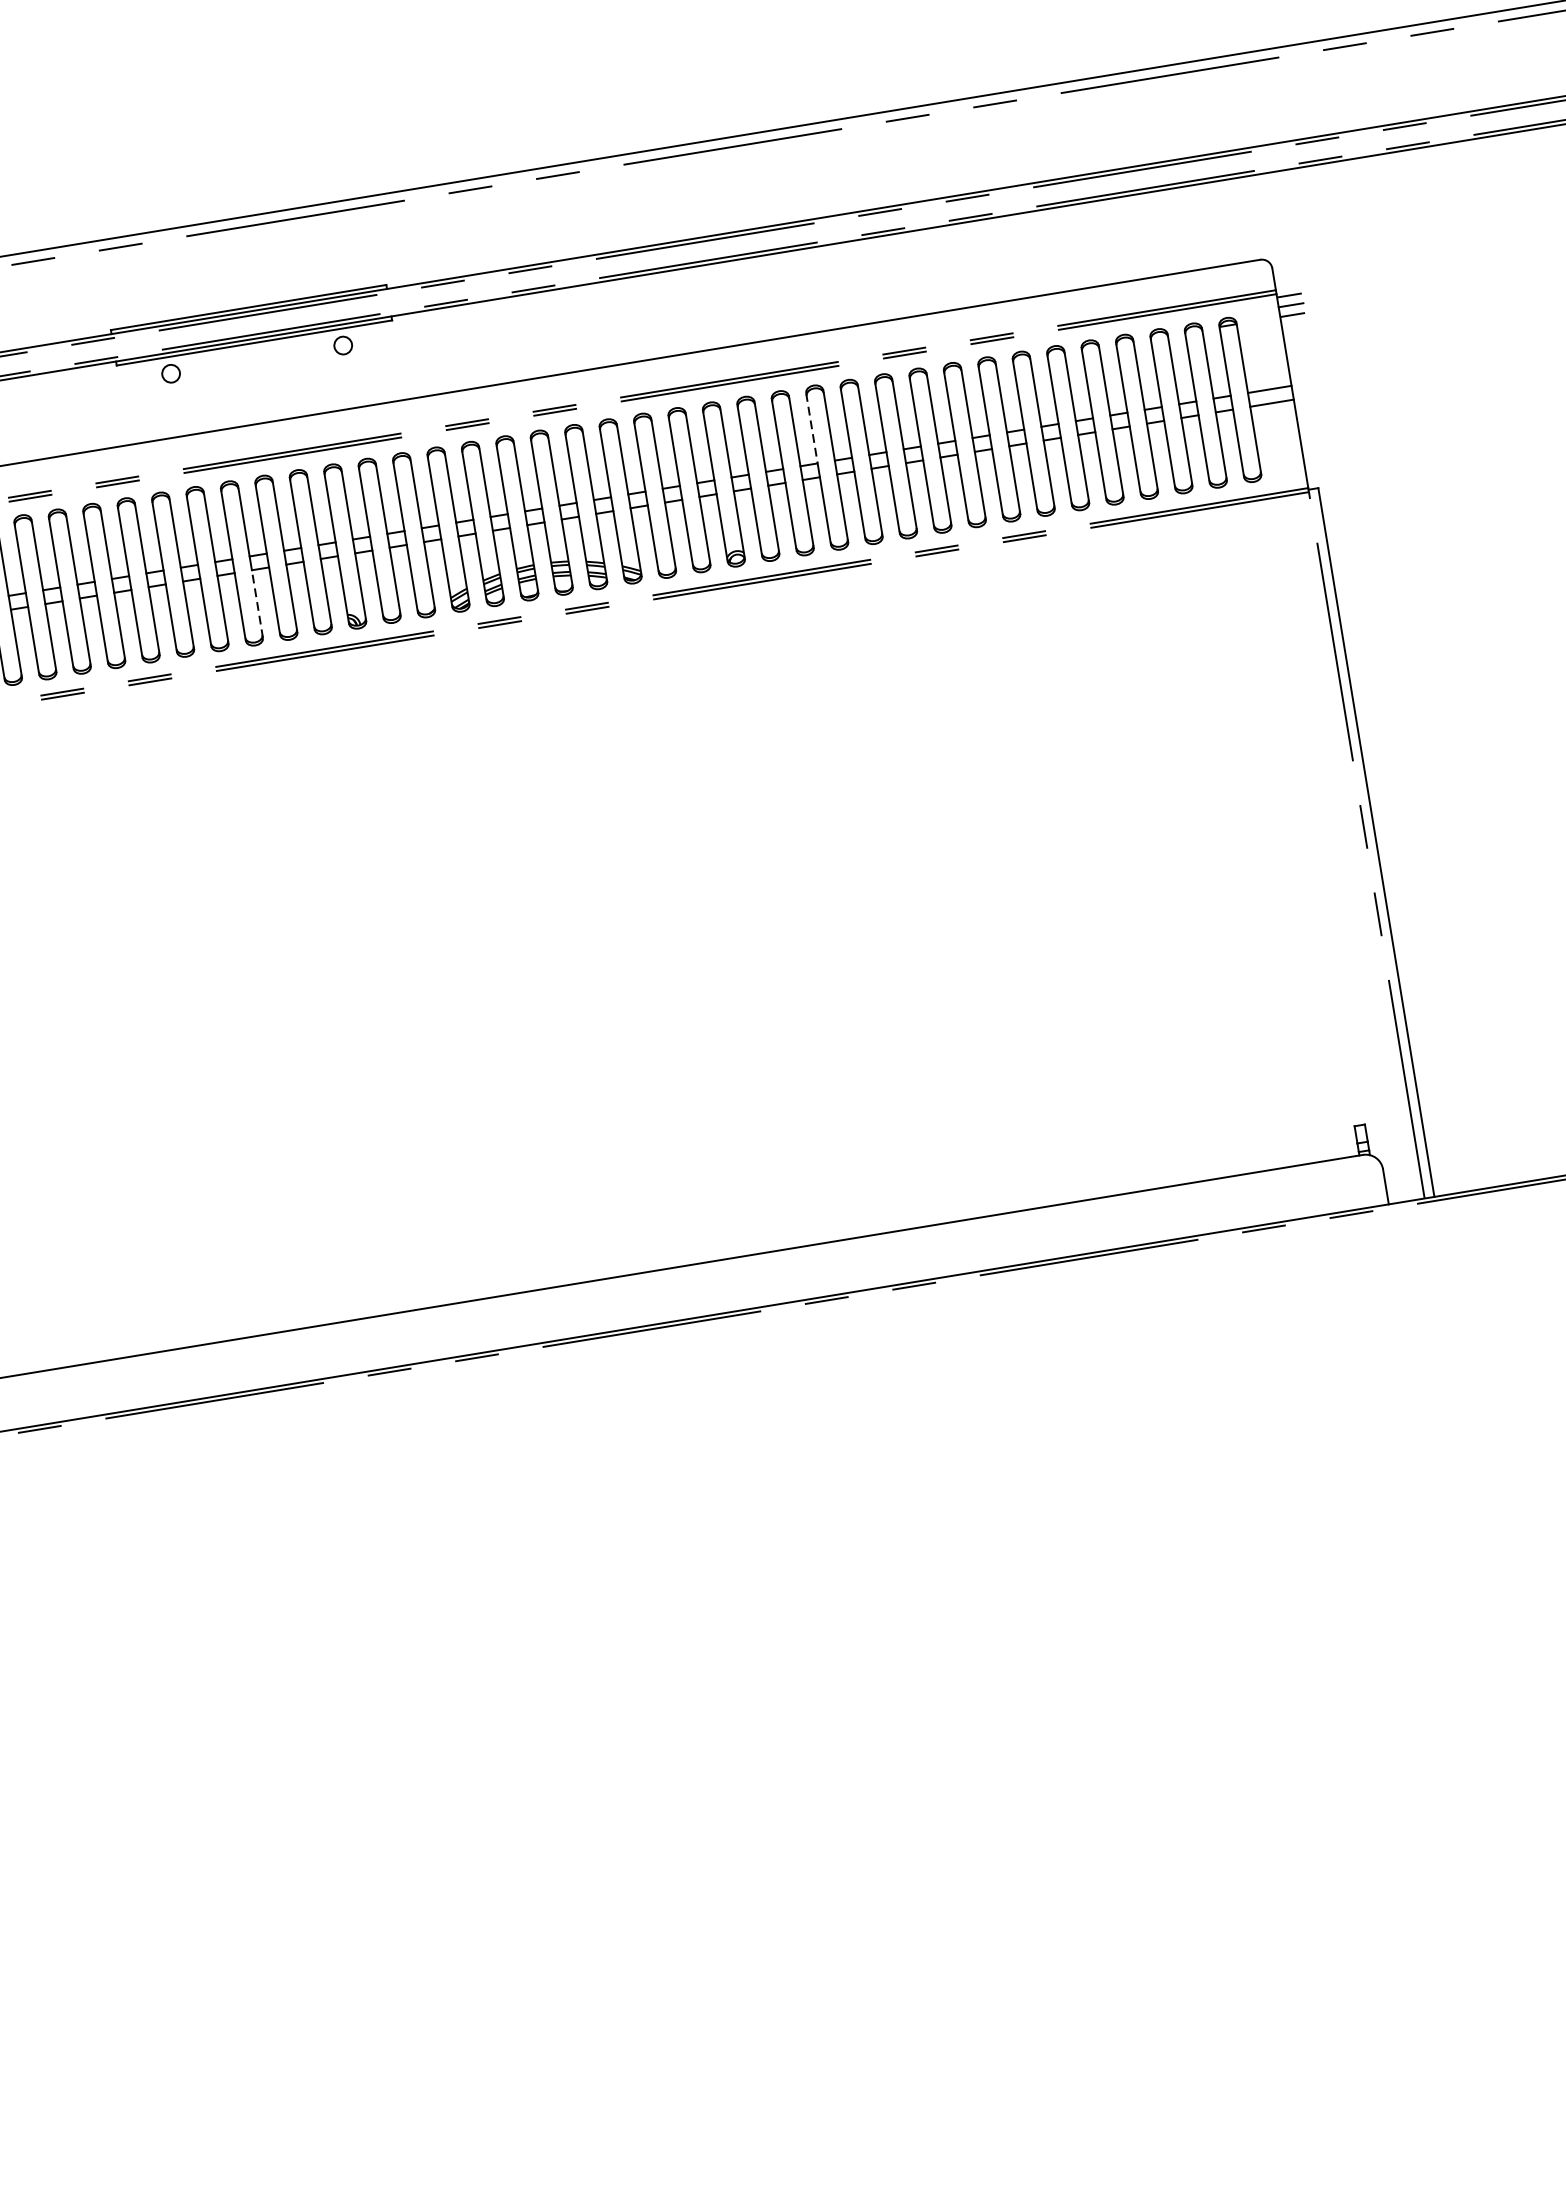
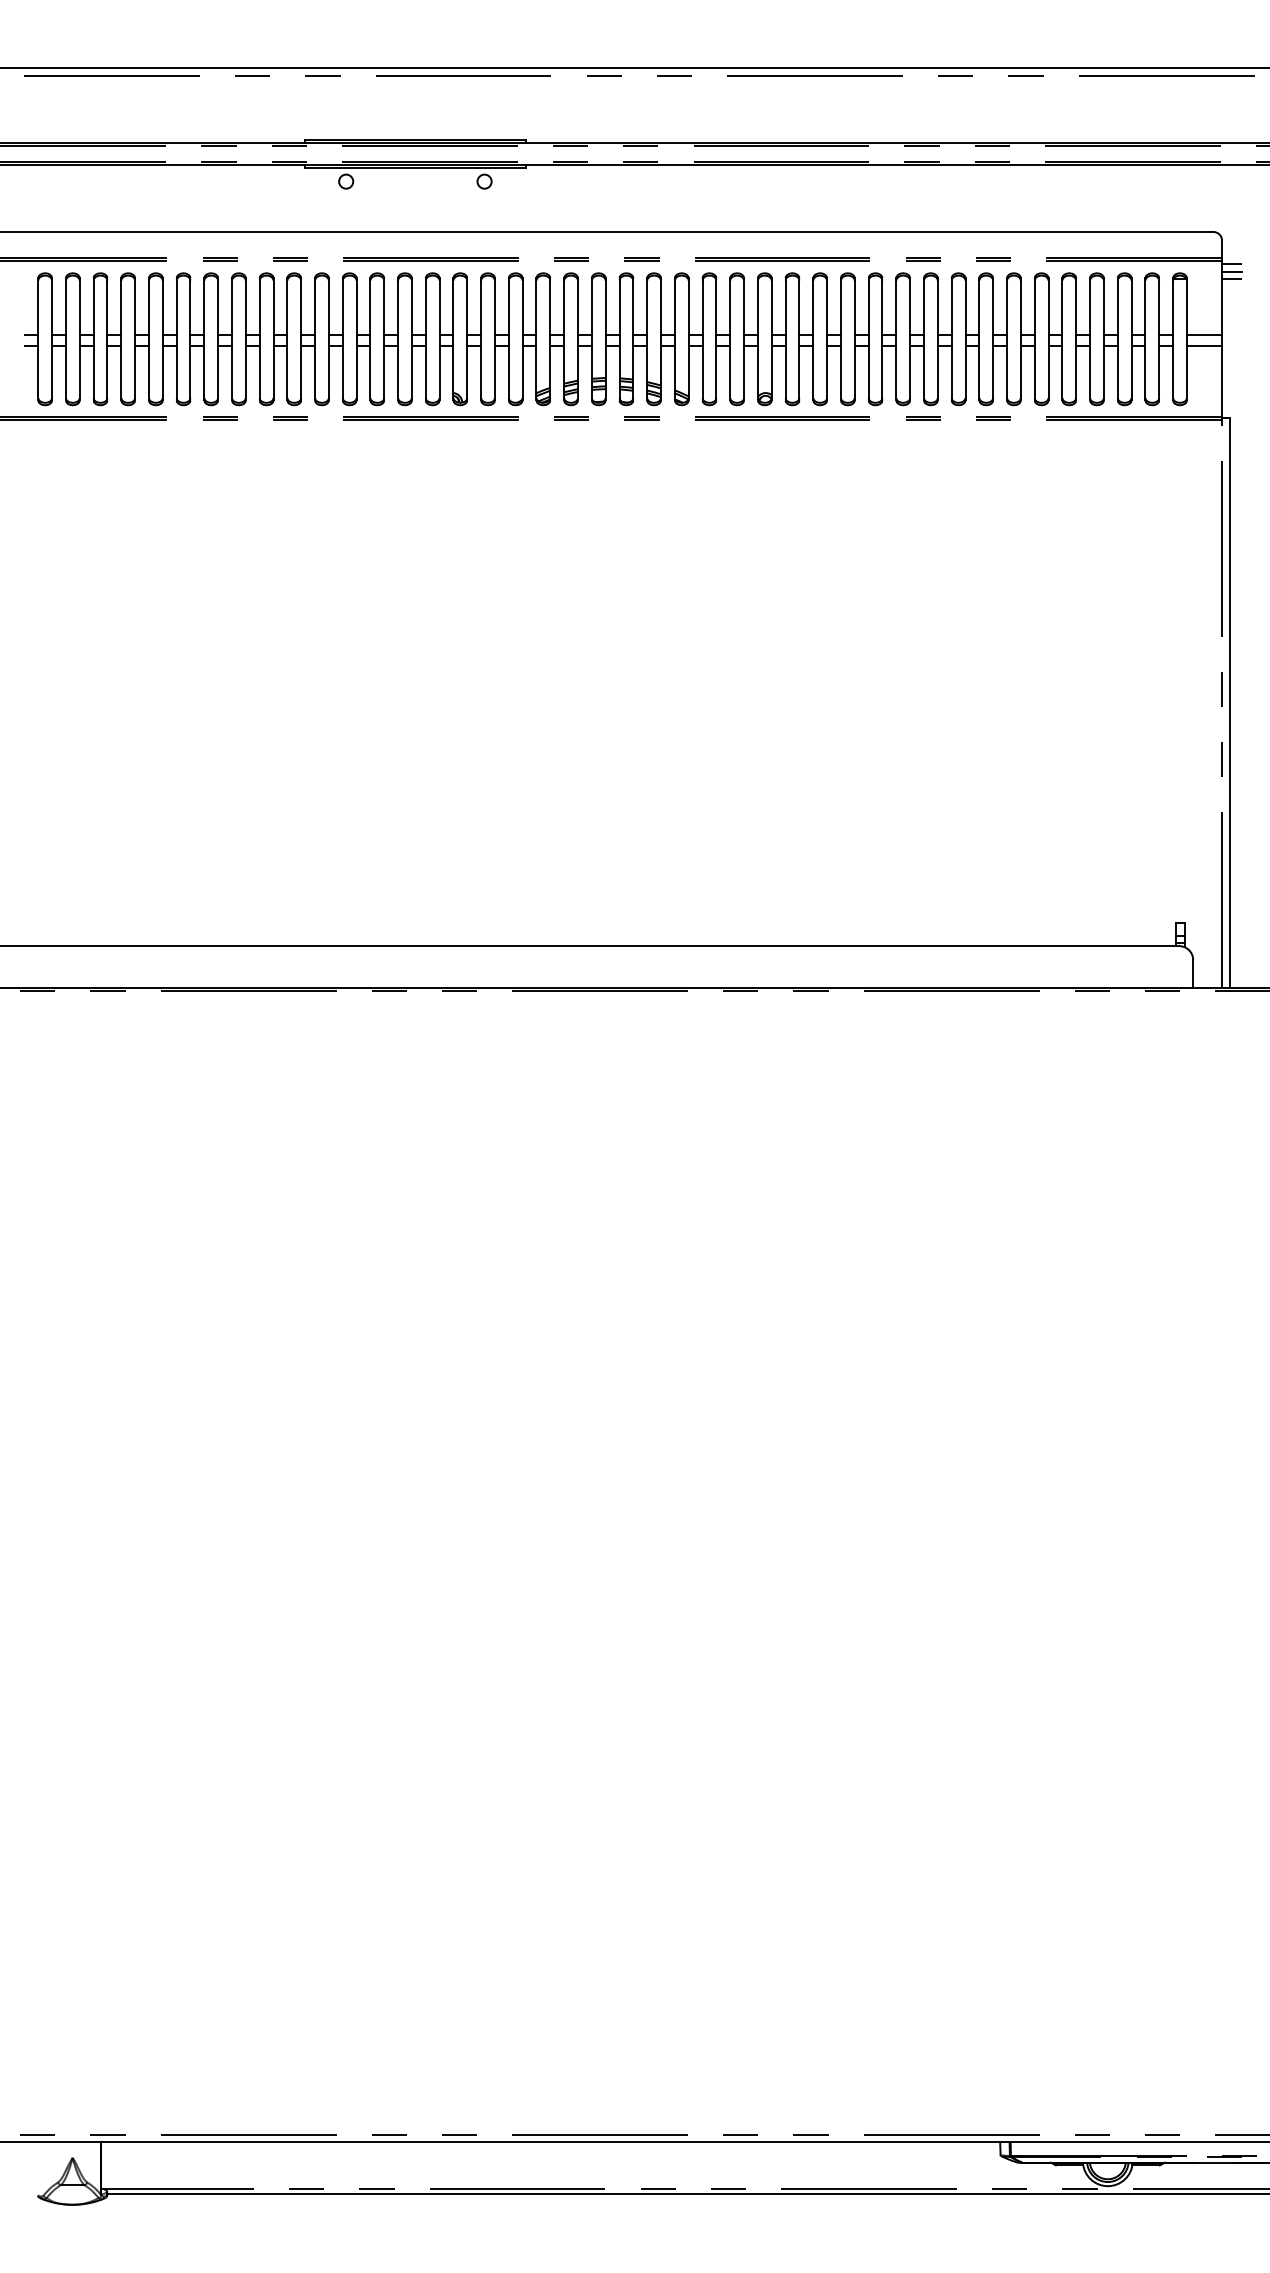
line: (811, 429) -> (840, 307), dashed -> solid
line: (257, 603) -> (384, 372), dashed -> solid

